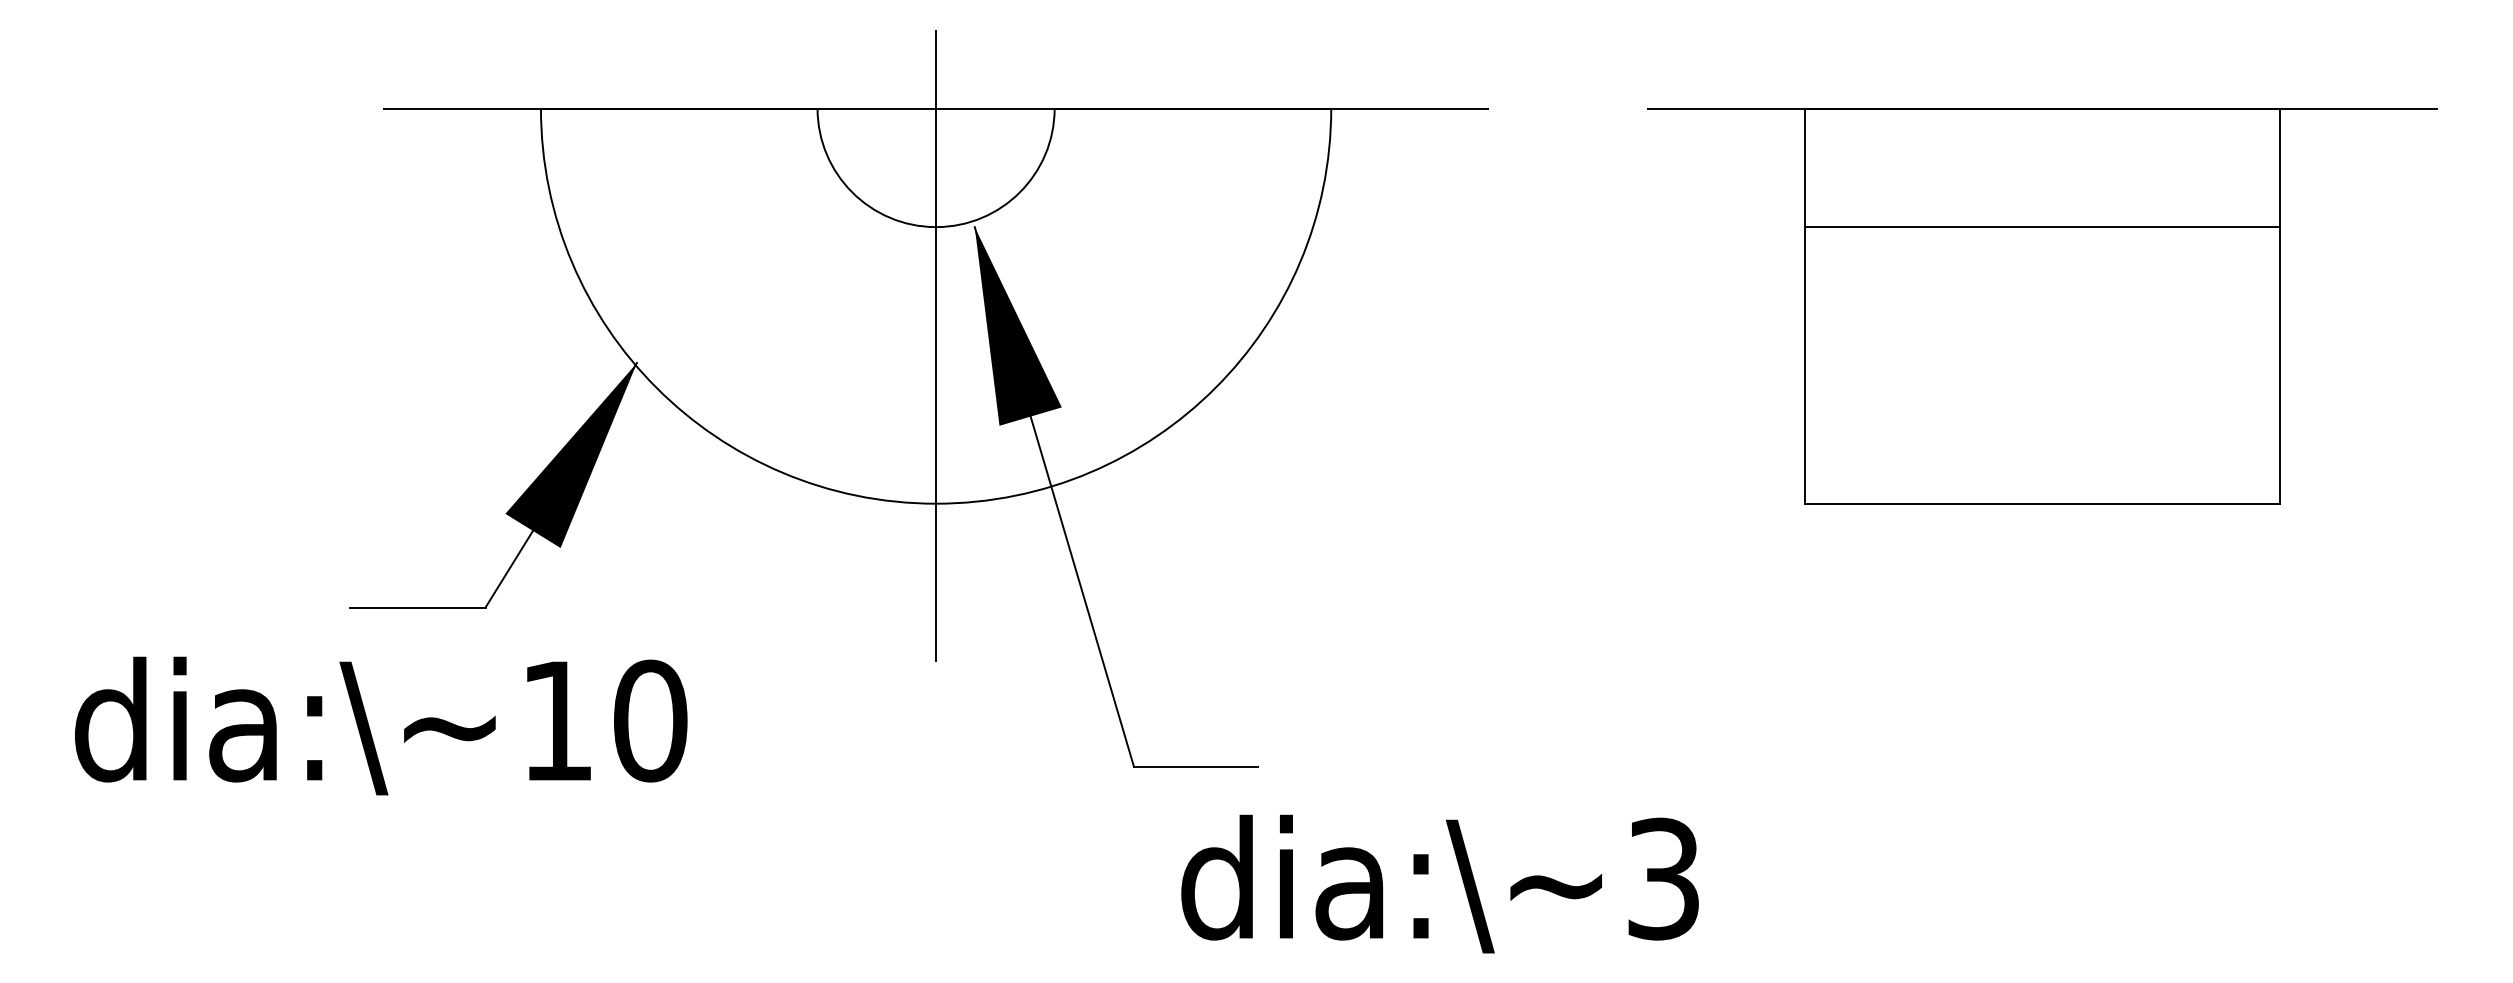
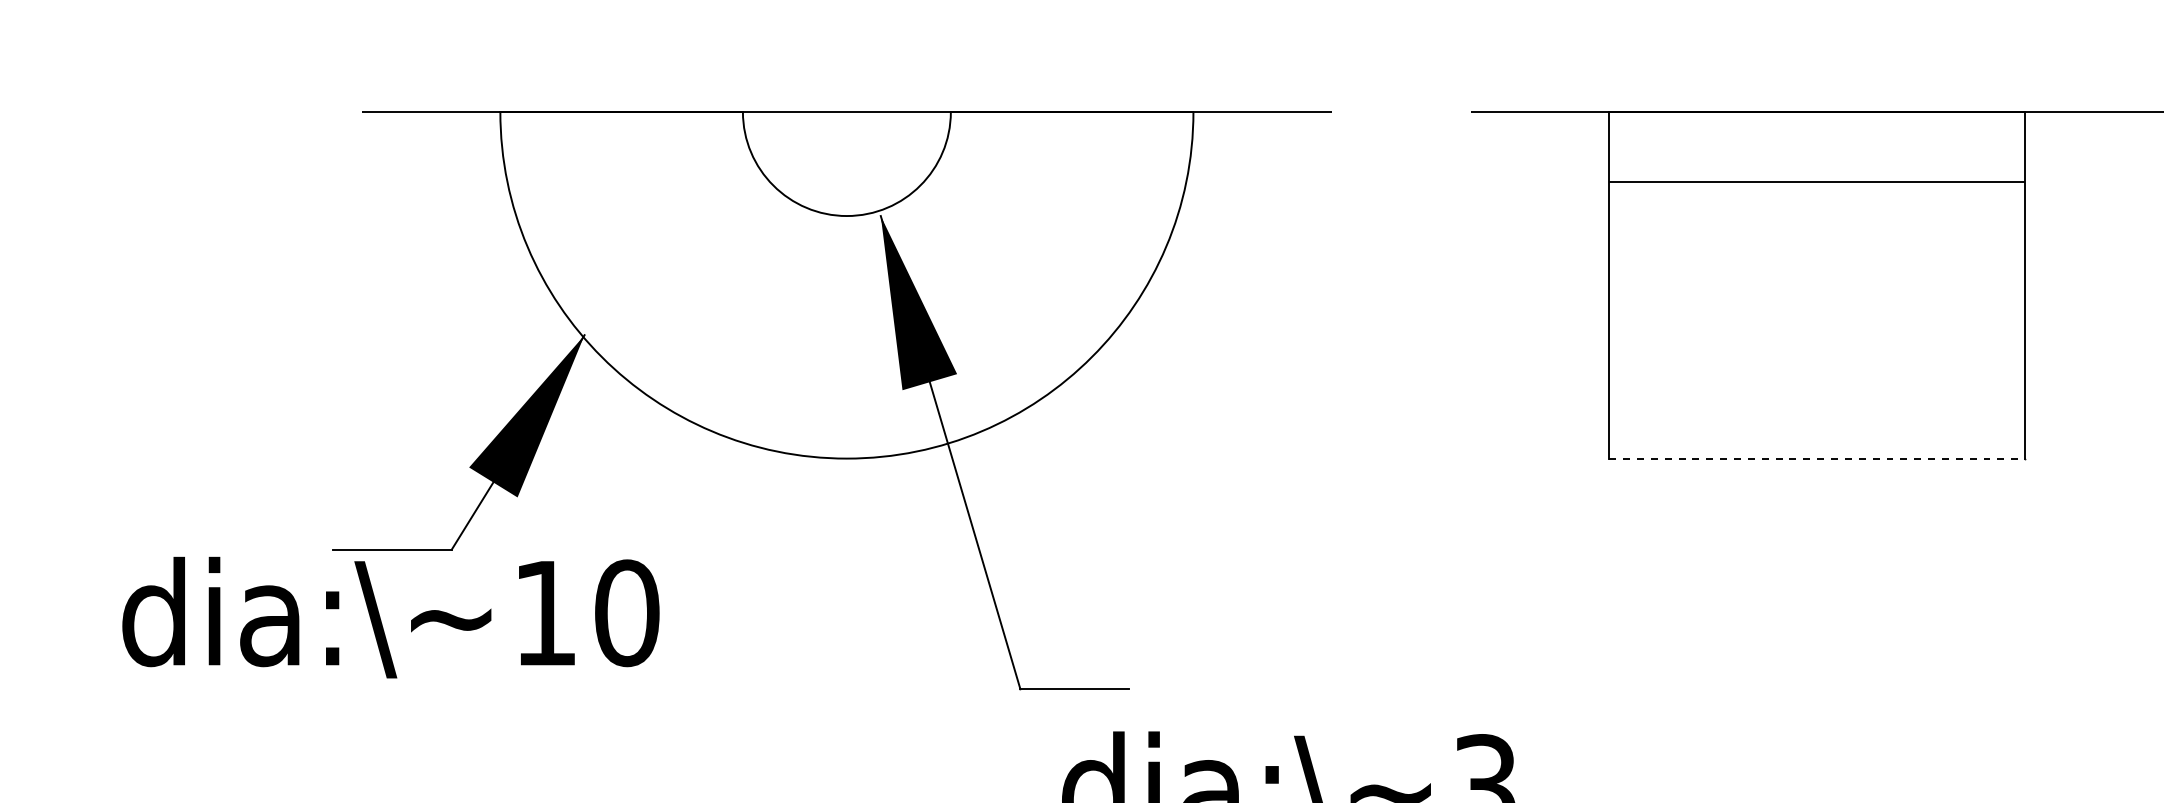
line: (2042, 227) -> (1817, 182), moved
line: (936, 345) -> (847, 319), removed
line: (2042, 503) -> (1817, 458), solid -> dashed
text: (381, 725) -> (391, 617), moved

